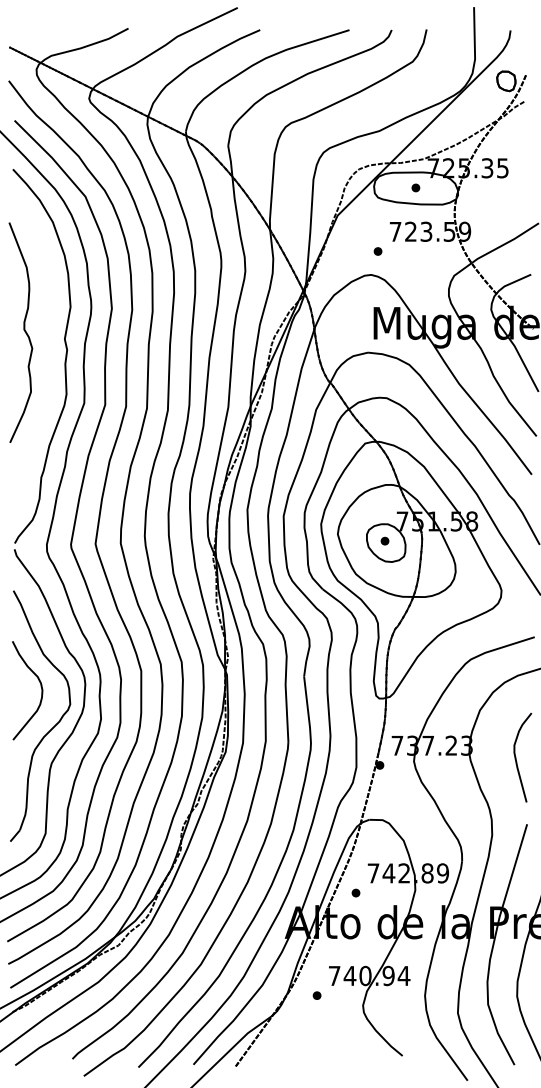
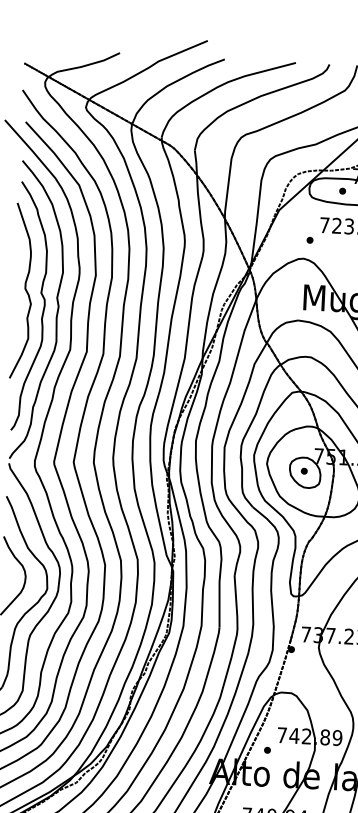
curve: (47, 355) -> (42, 310), added

